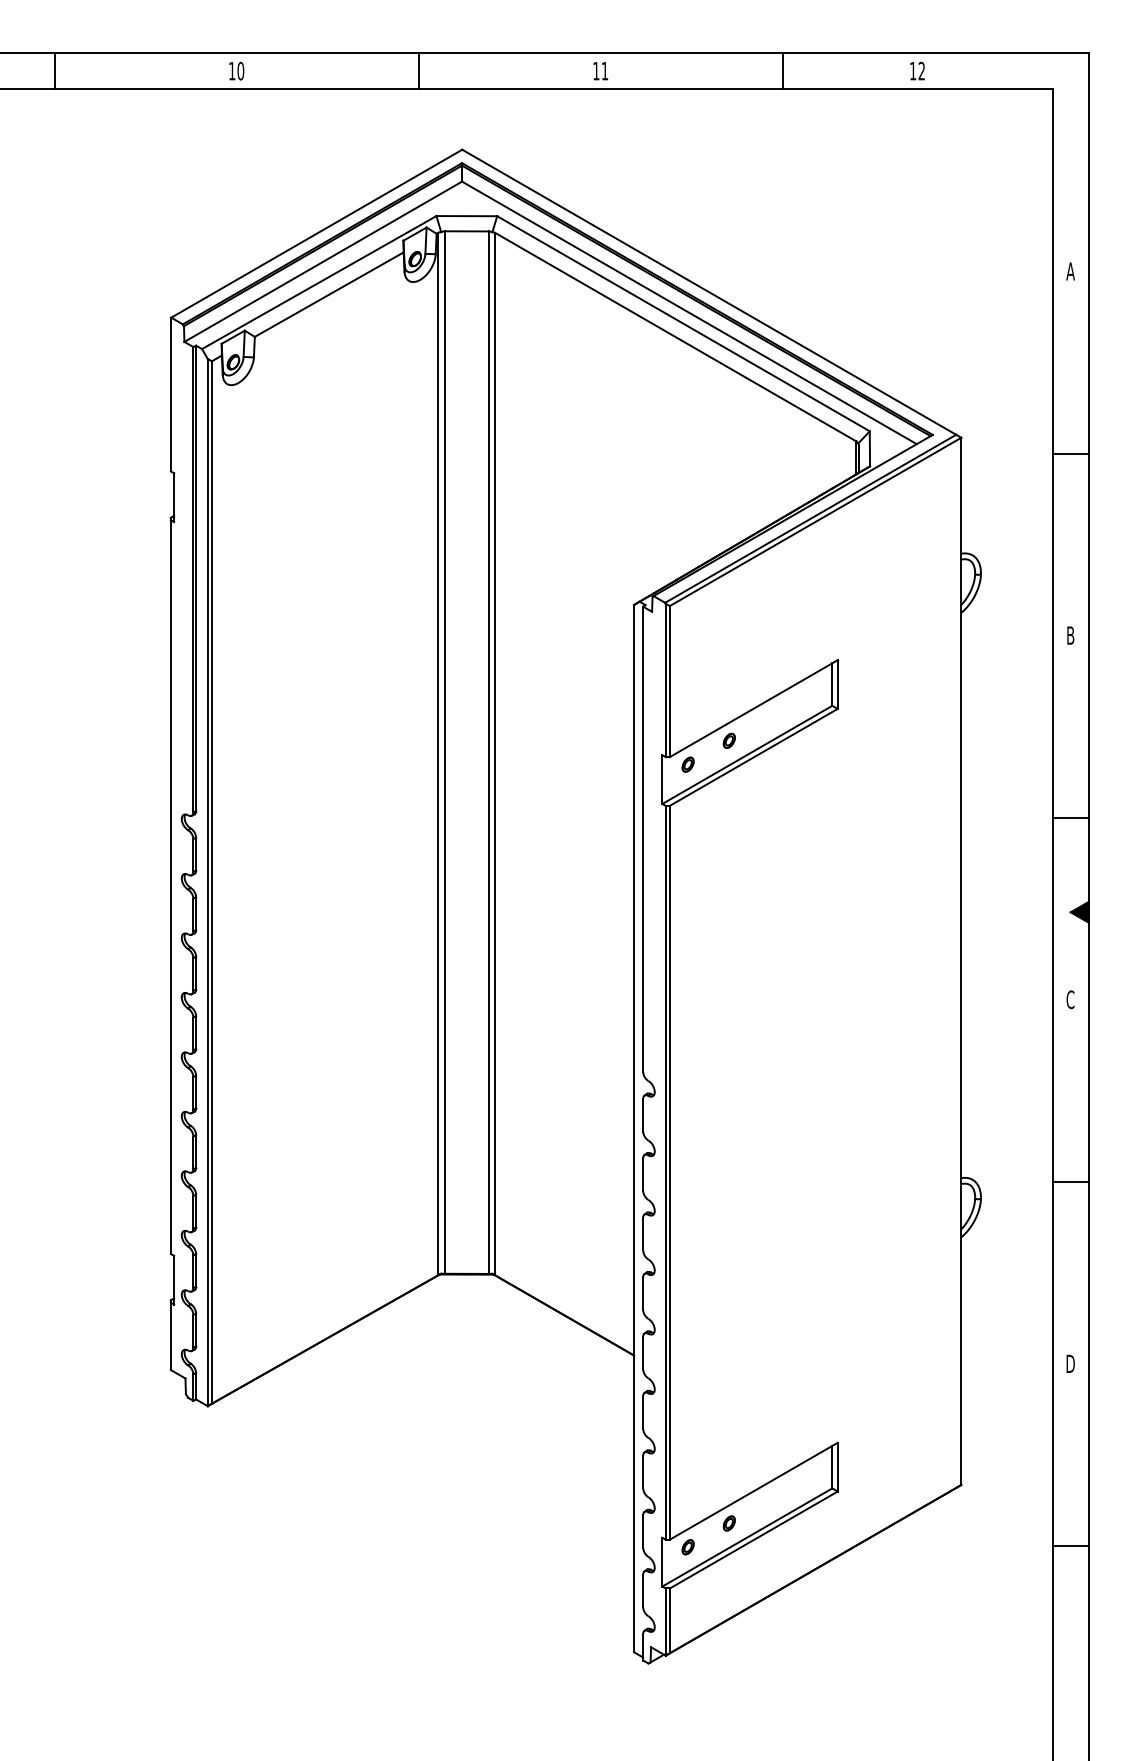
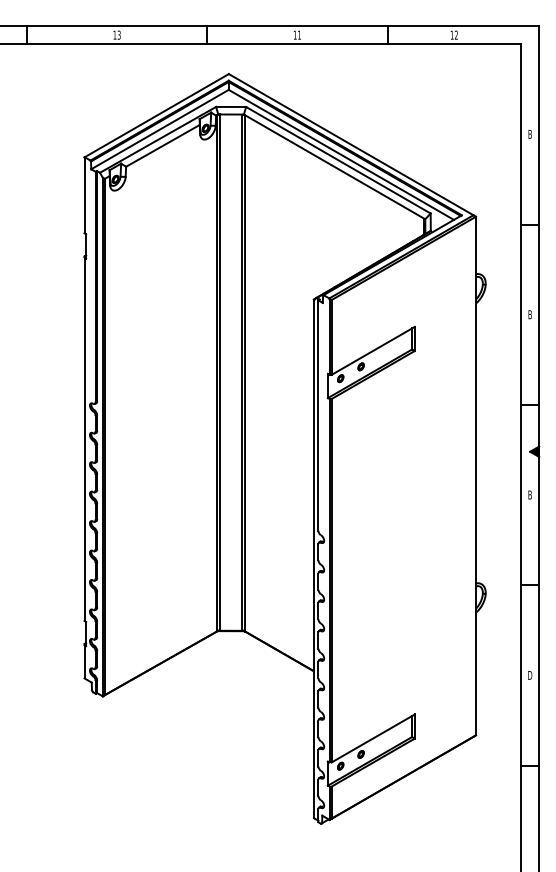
text: (239, 69) -> (118, 34), 10 -> 13
text: (1071, 269) -> (530, 133), A -> B
text: (1069, 998) -> (529, 494), C -> B

